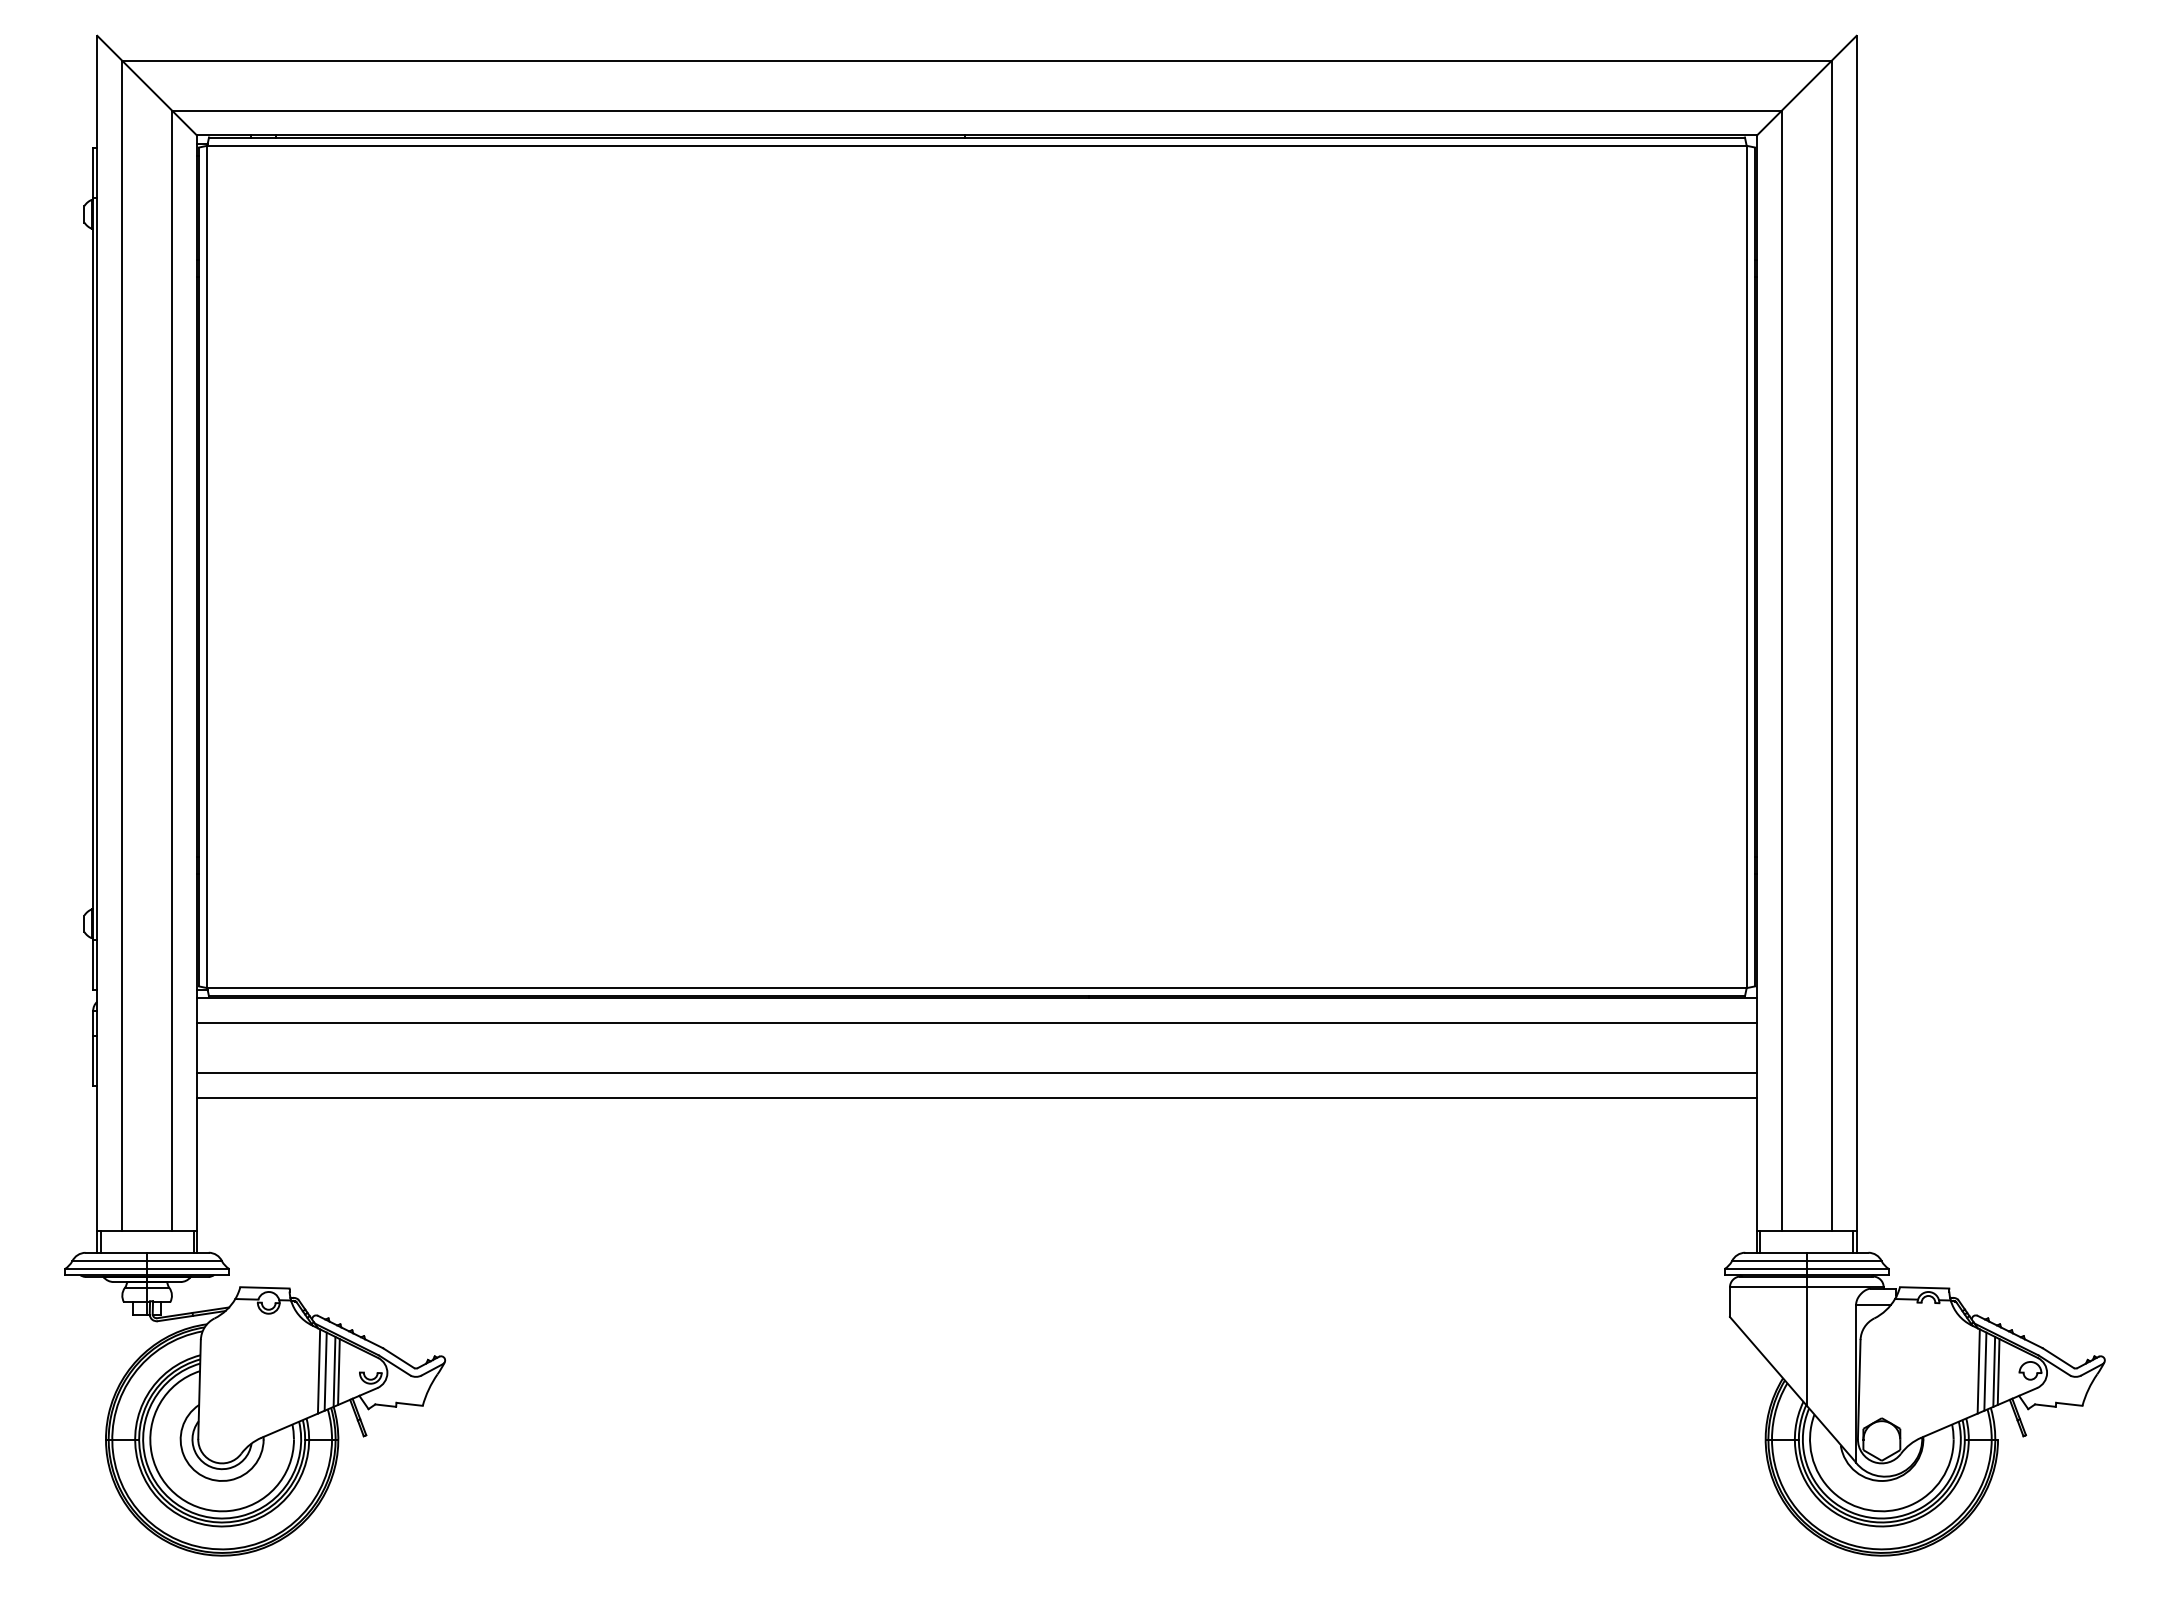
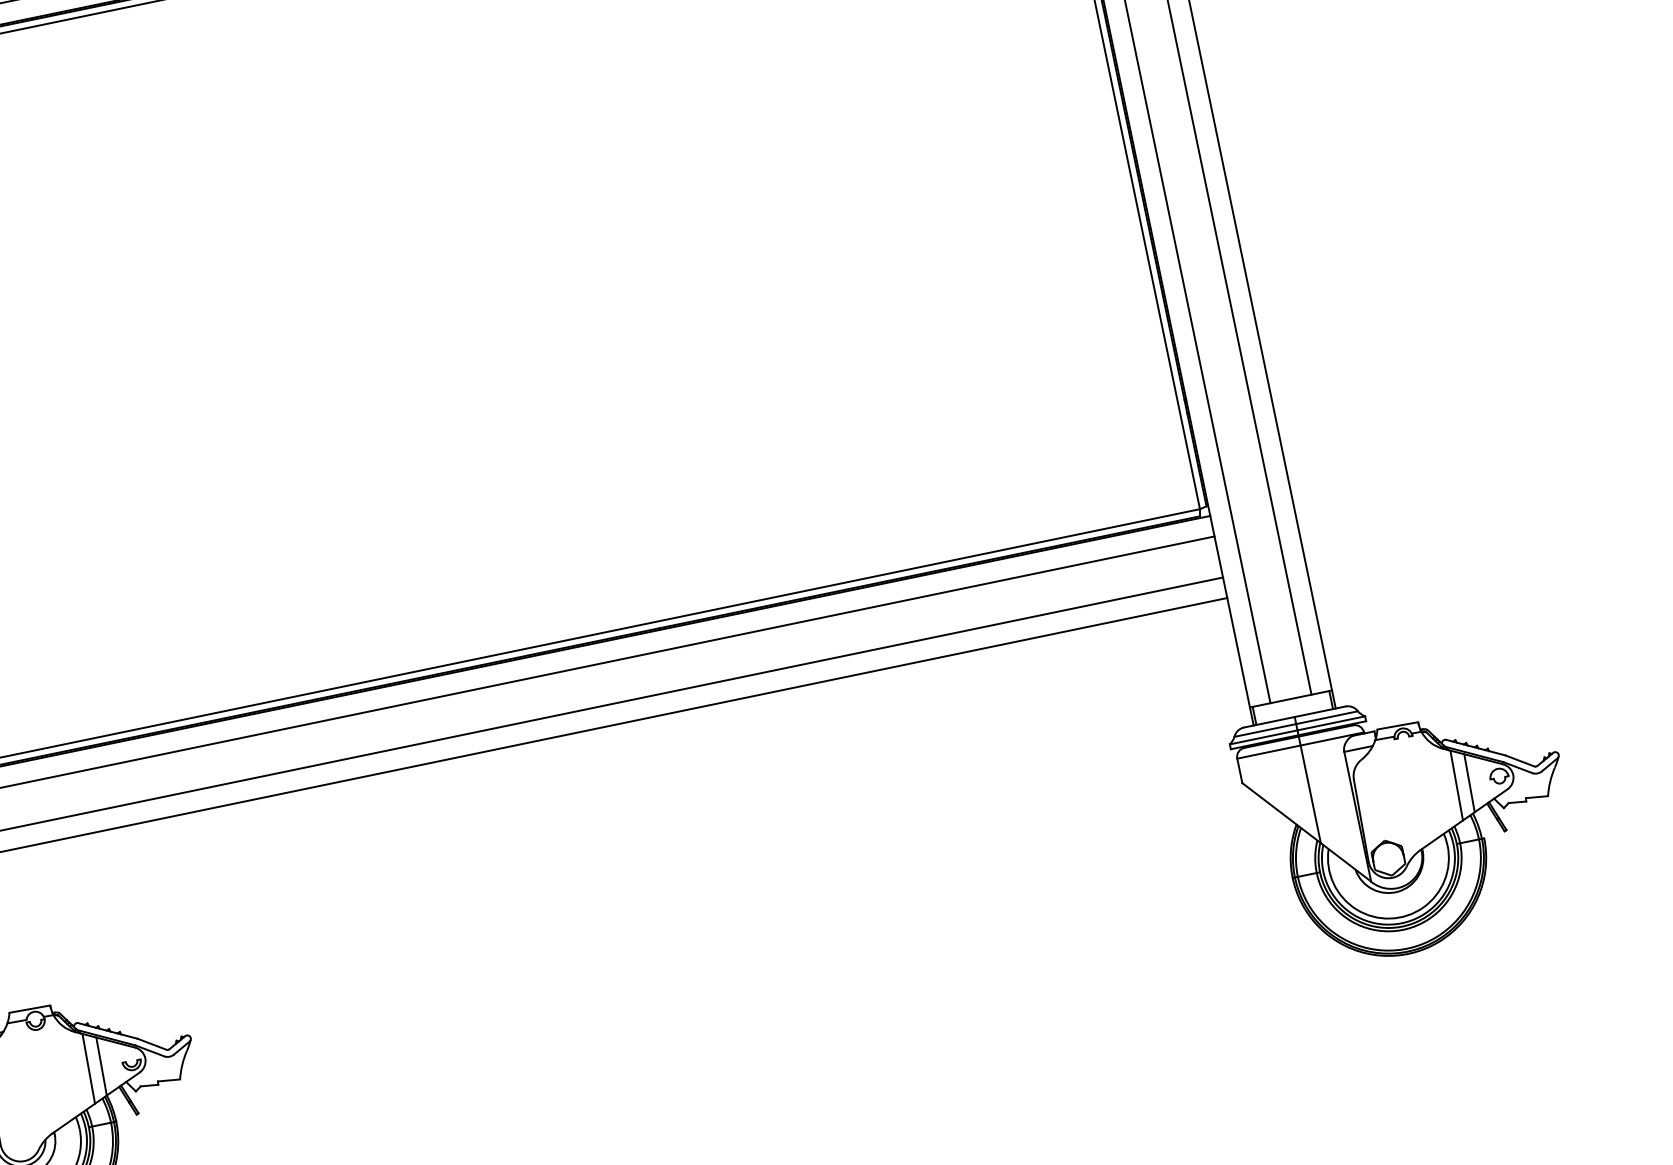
line: (325, 1371) -> (94, 1067), removed
line: (338, 1371) -> (104, 1065), removed
line: (1985, 1371) -> (1462, 784), removed
line: (1998, 1371) -> (1472, 782), removed

